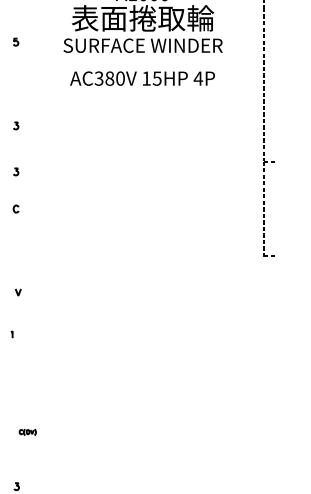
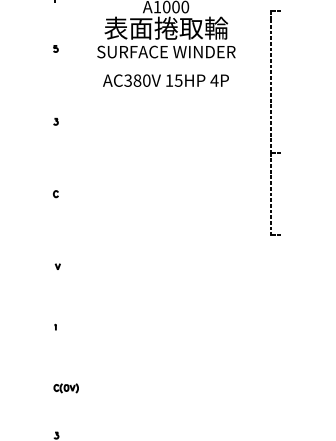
curve: (15, 171) -> (55, 161), removed
line: (12, 333) -> (55, 326), moved
part: (27, 432) -> (65, 388), size x1.67

